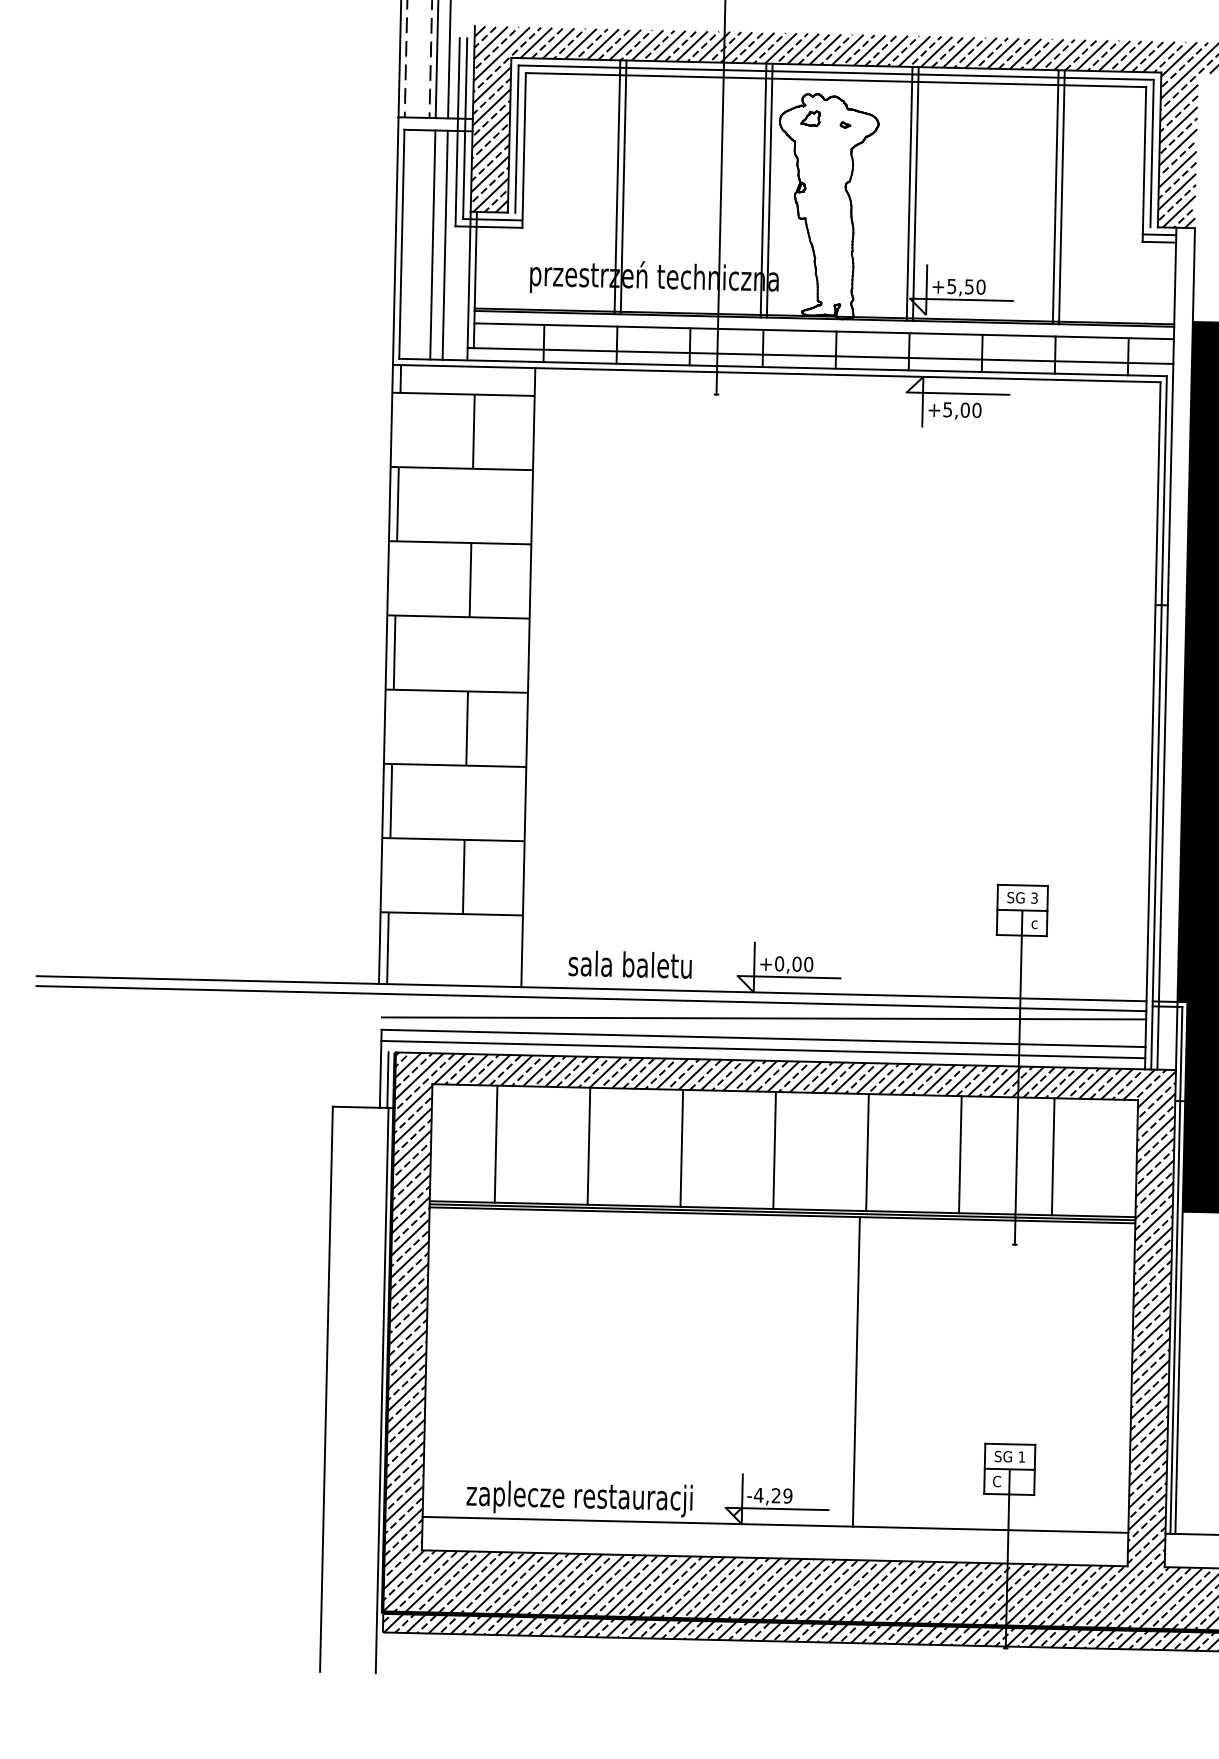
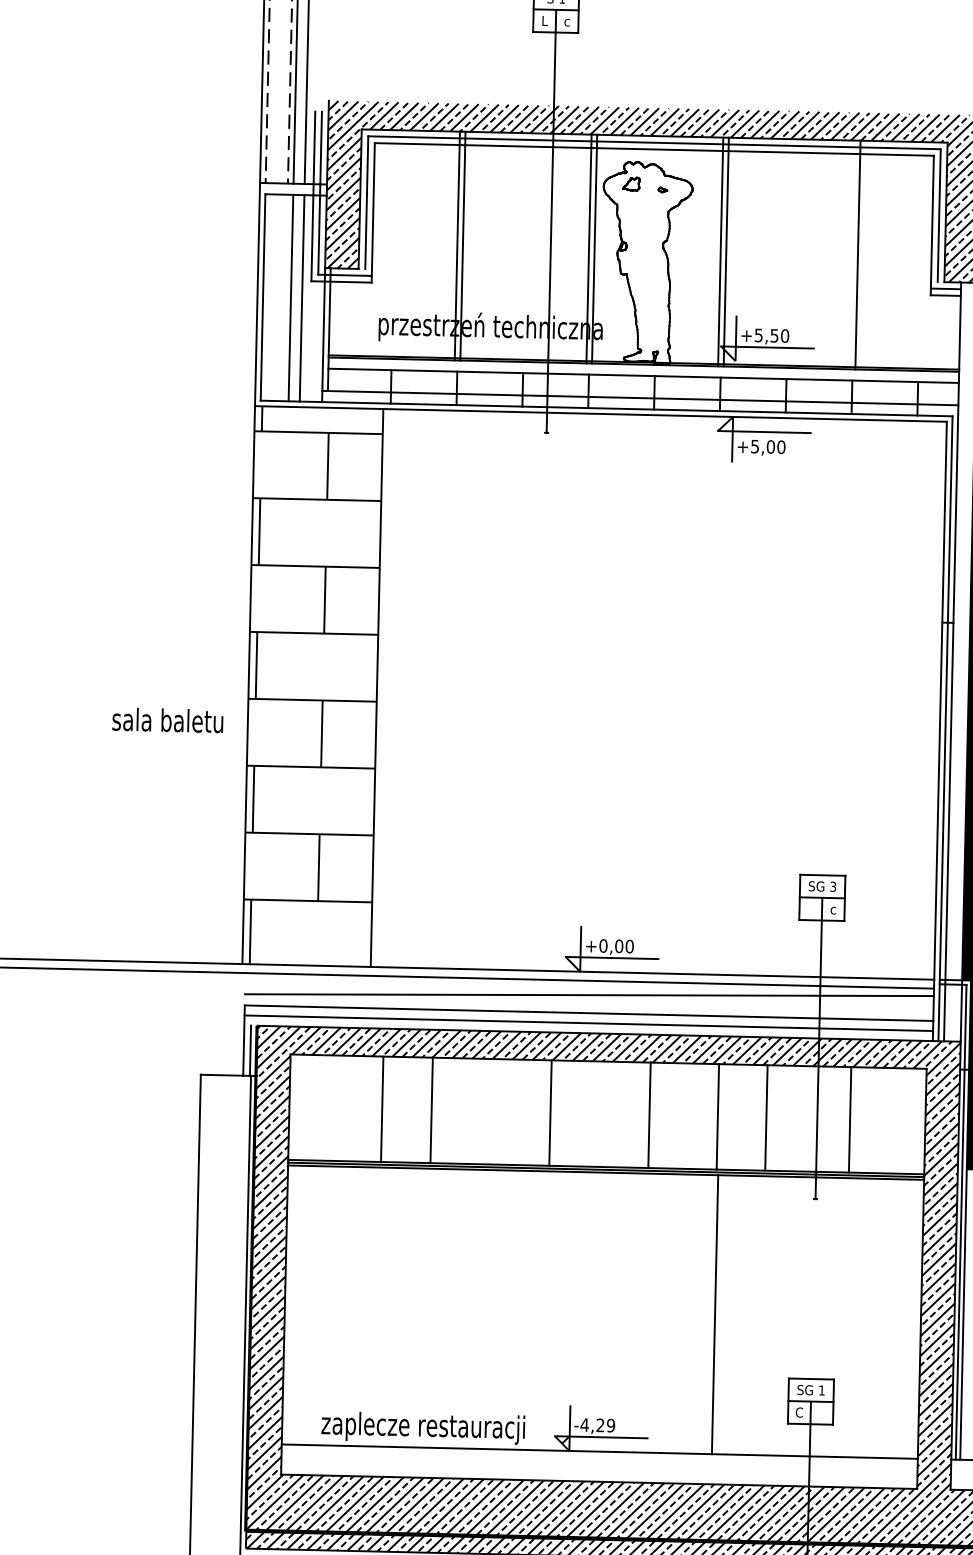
line: (1055, 197) -> (852, 255), removed
text: (629, 964) -> (167, 720), moved
line: (495, 1143) -> (381, 1108), moved
line: (681, 1147) -> (550, 1112), moved
line: (774, 1149) -> (649, 1114), moved
line: (867, 1152) -> (717, 1116), moved
line: (855, 1371) -> (714, 1314), moved

